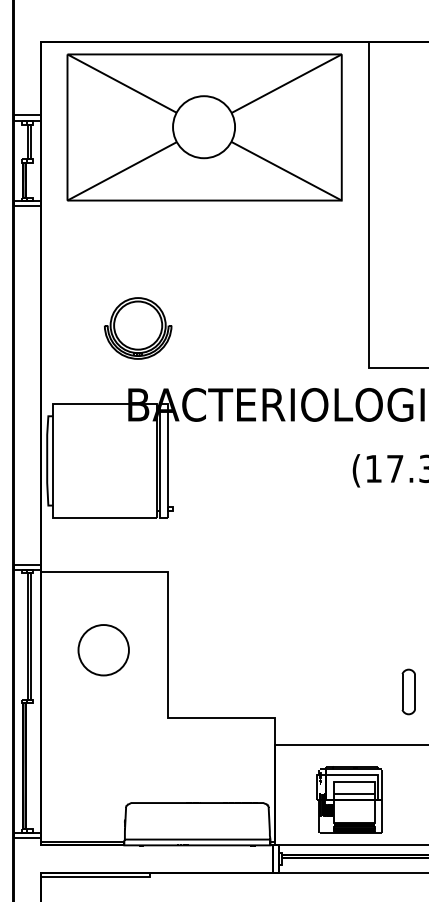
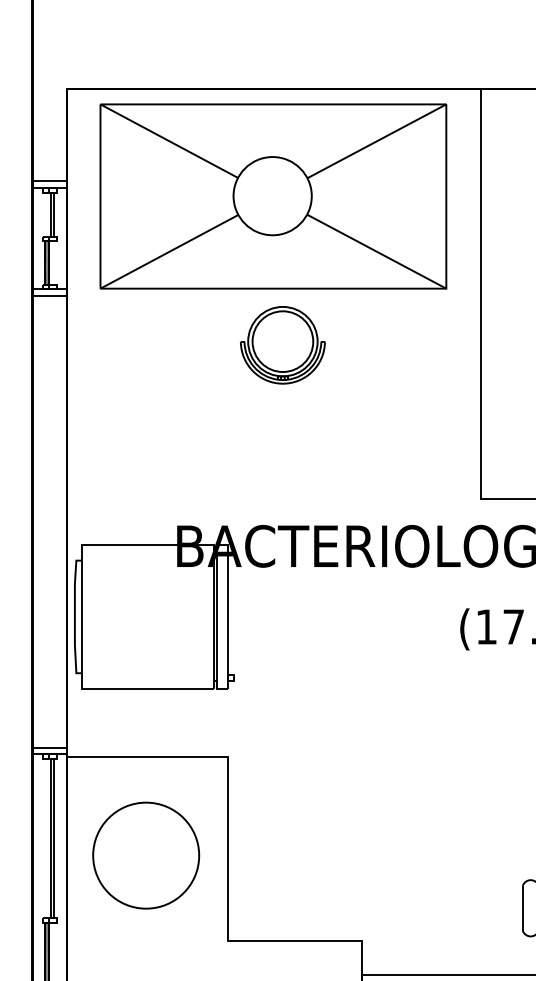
part: (138, 328) -> (283, 345), moved
circle: (103, 650) -> (145, 855), size x1.67

